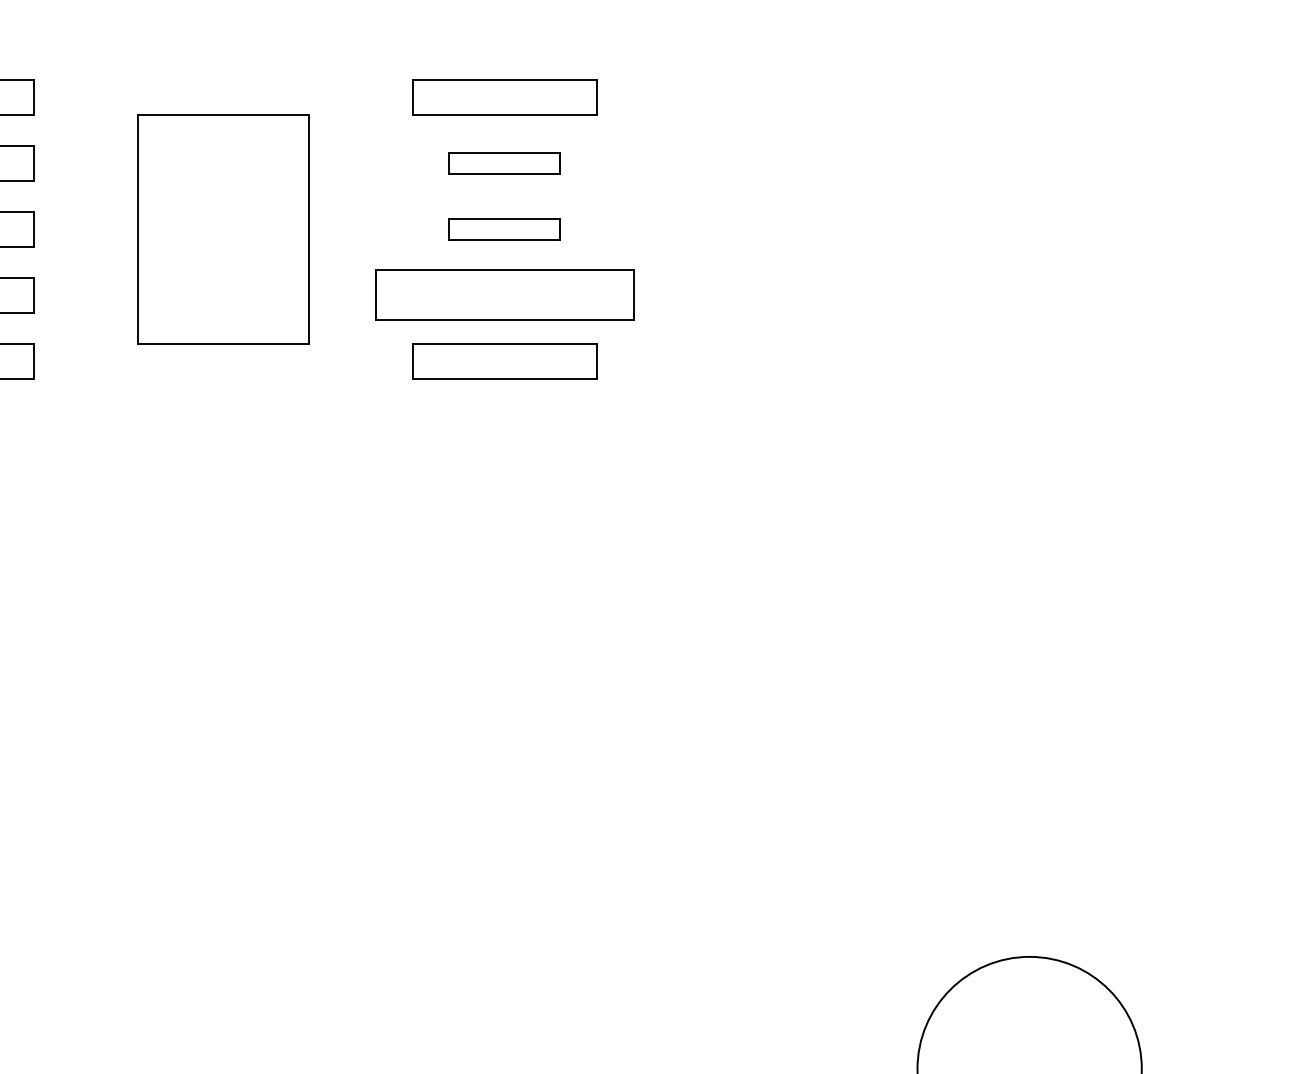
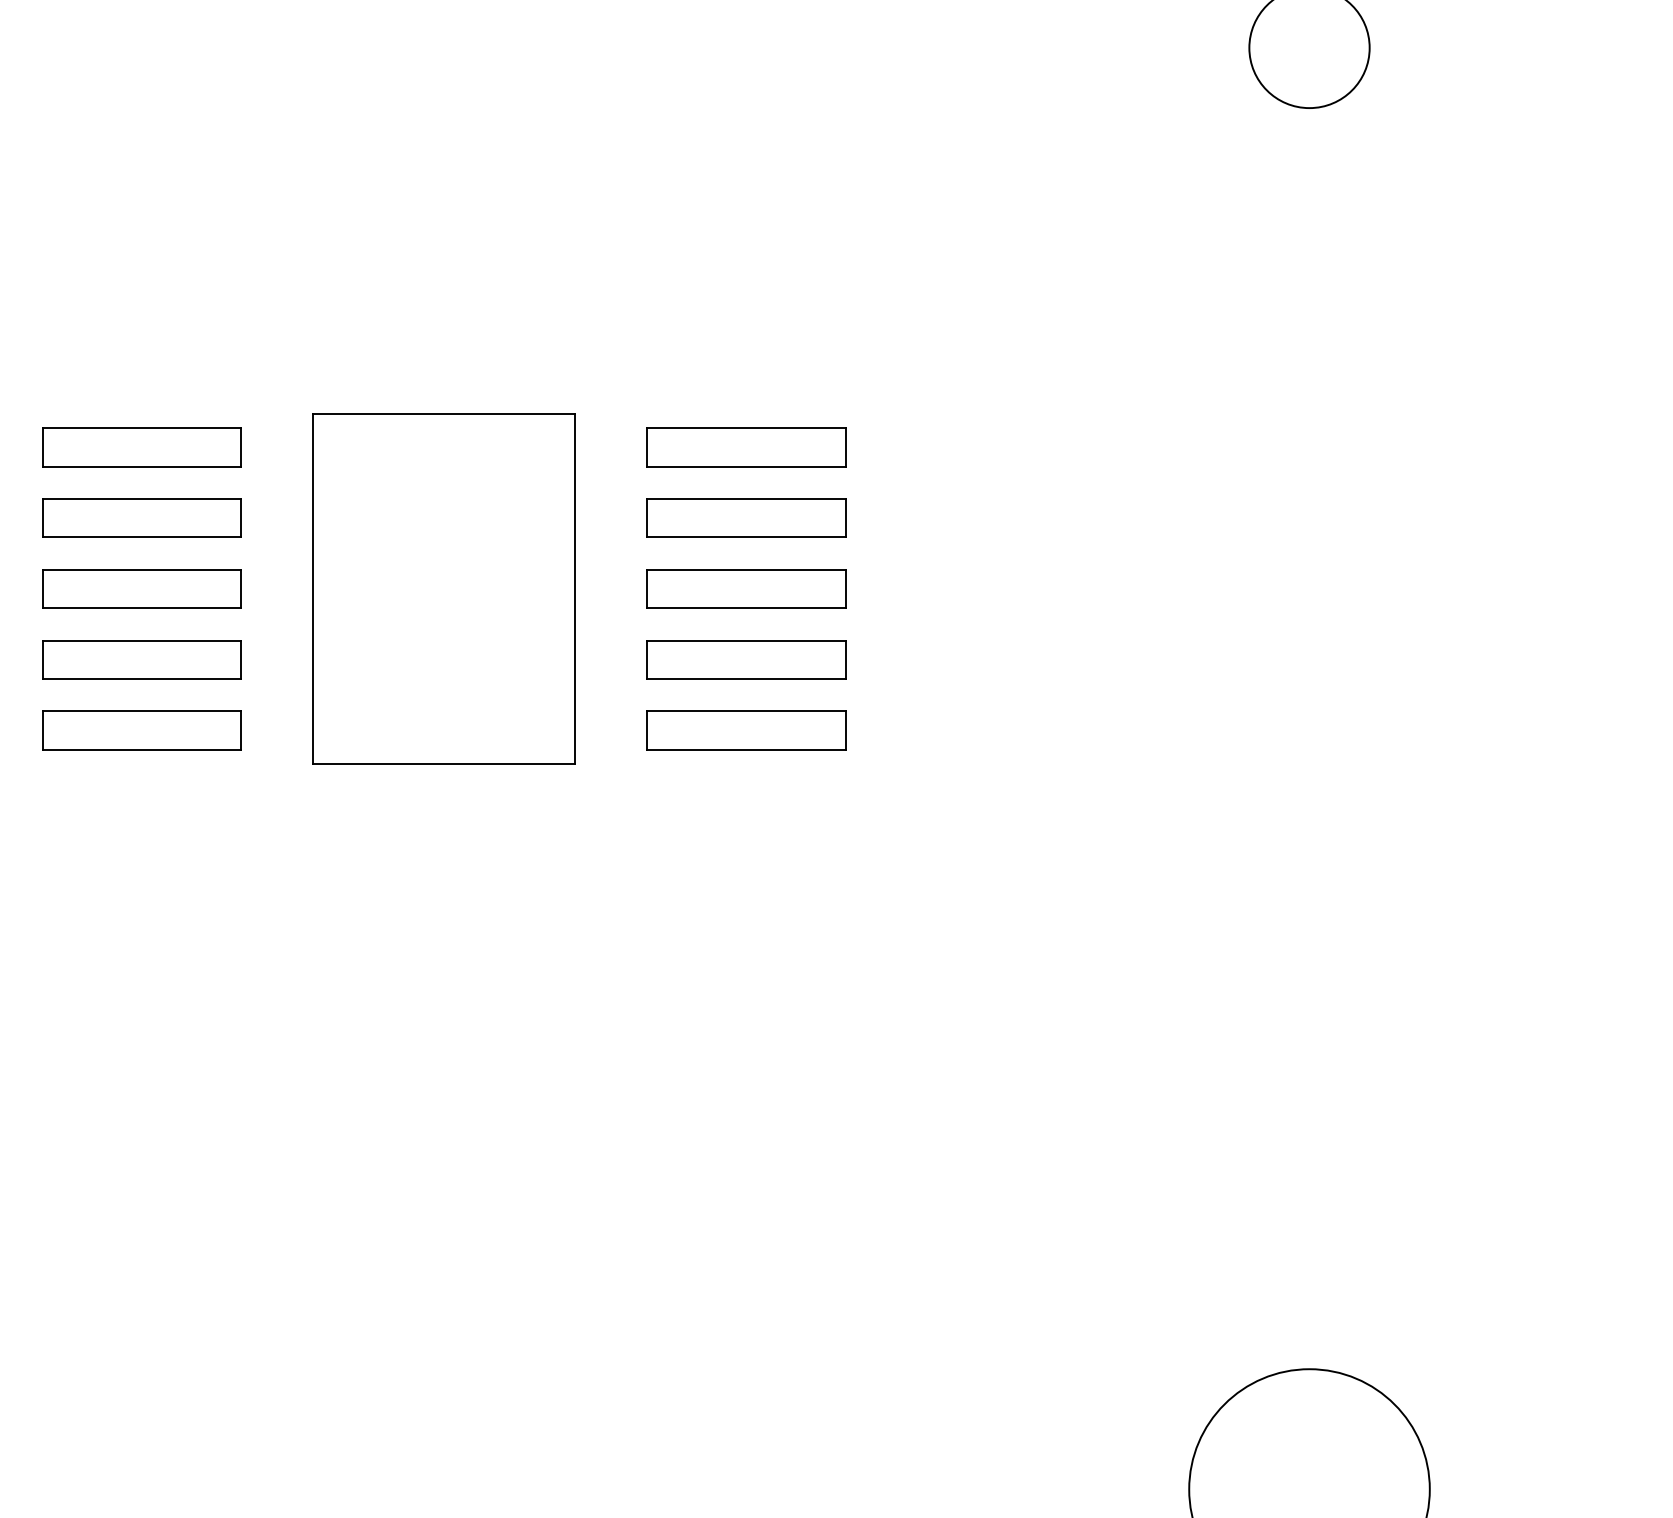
part: (504, 162) -> (746, 517), size x1.67
part: (222, 229) -> (443, 588), size x1.43
part: (504, 229) -> (746, 588), size x1.67
part: (504, 295) -> (746, 659), size x0.71

